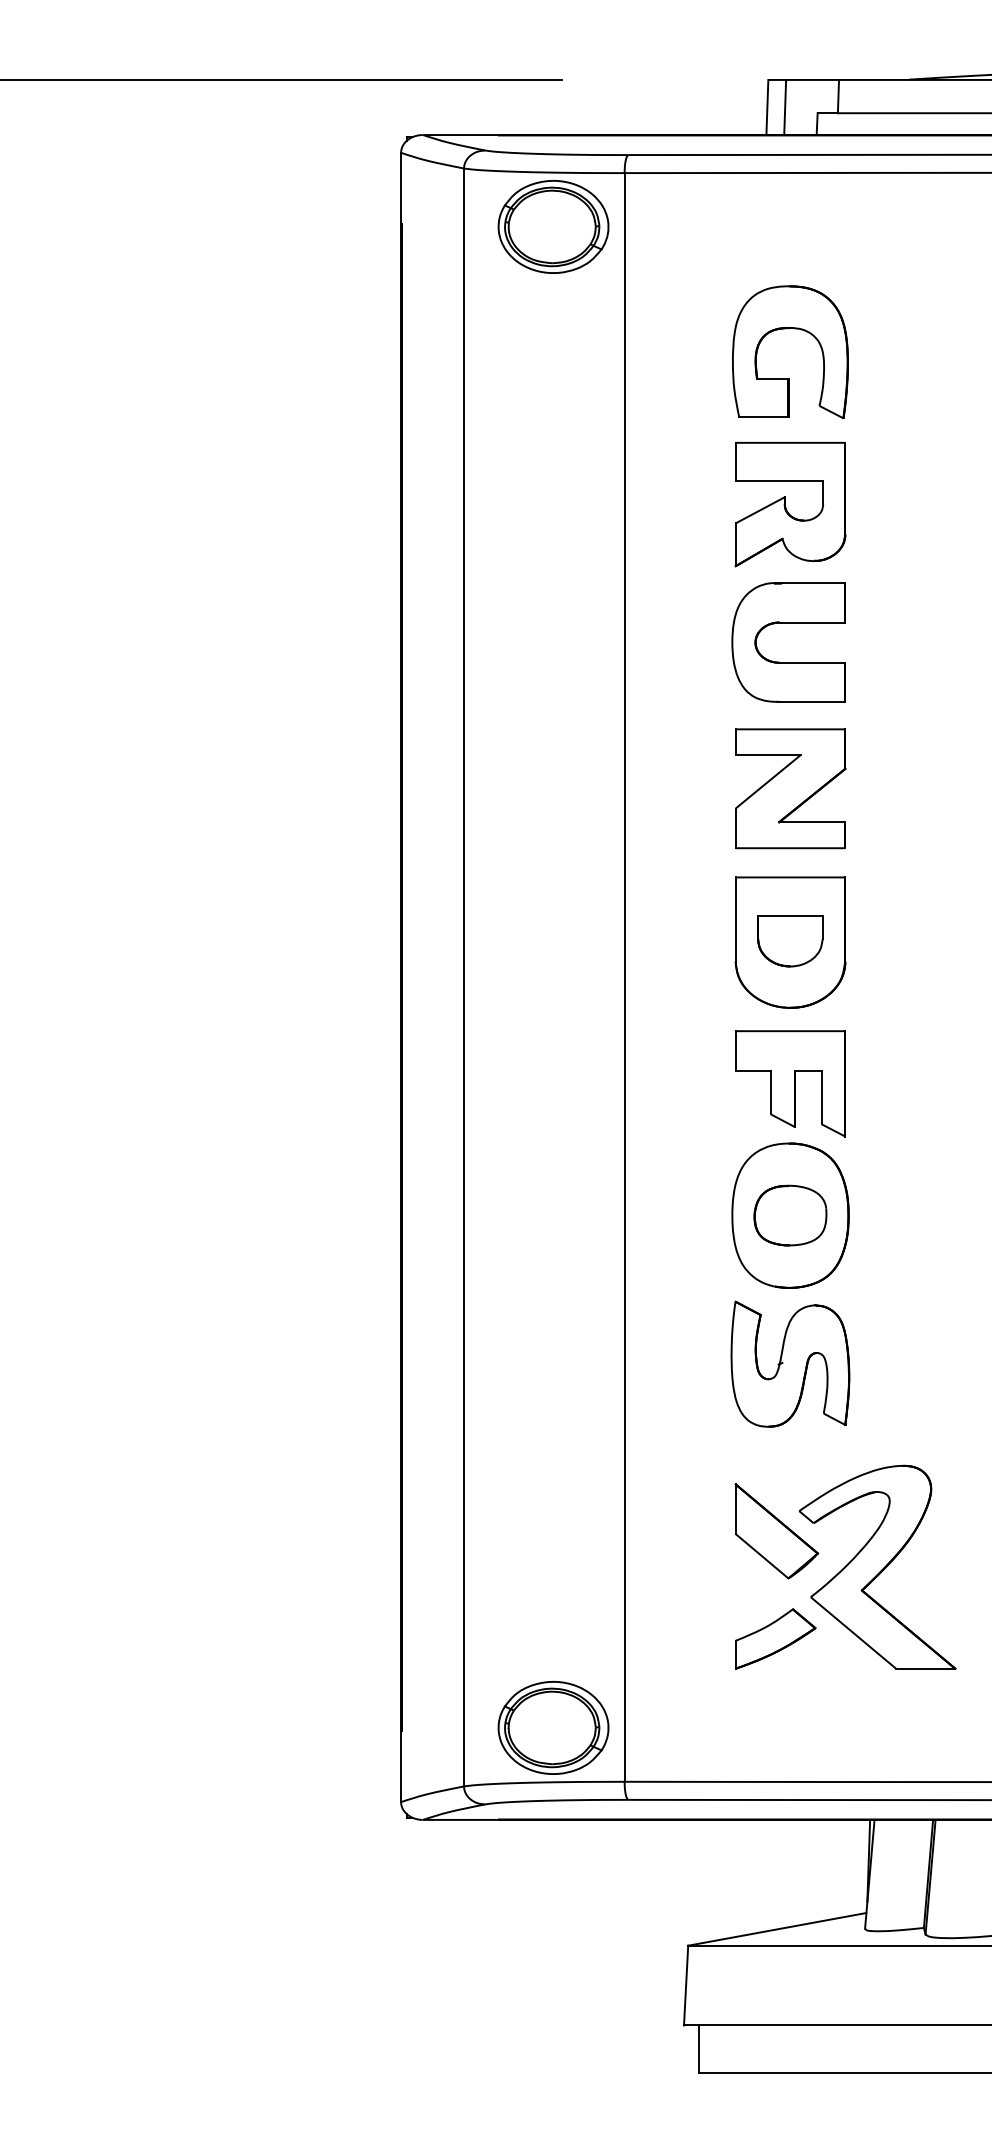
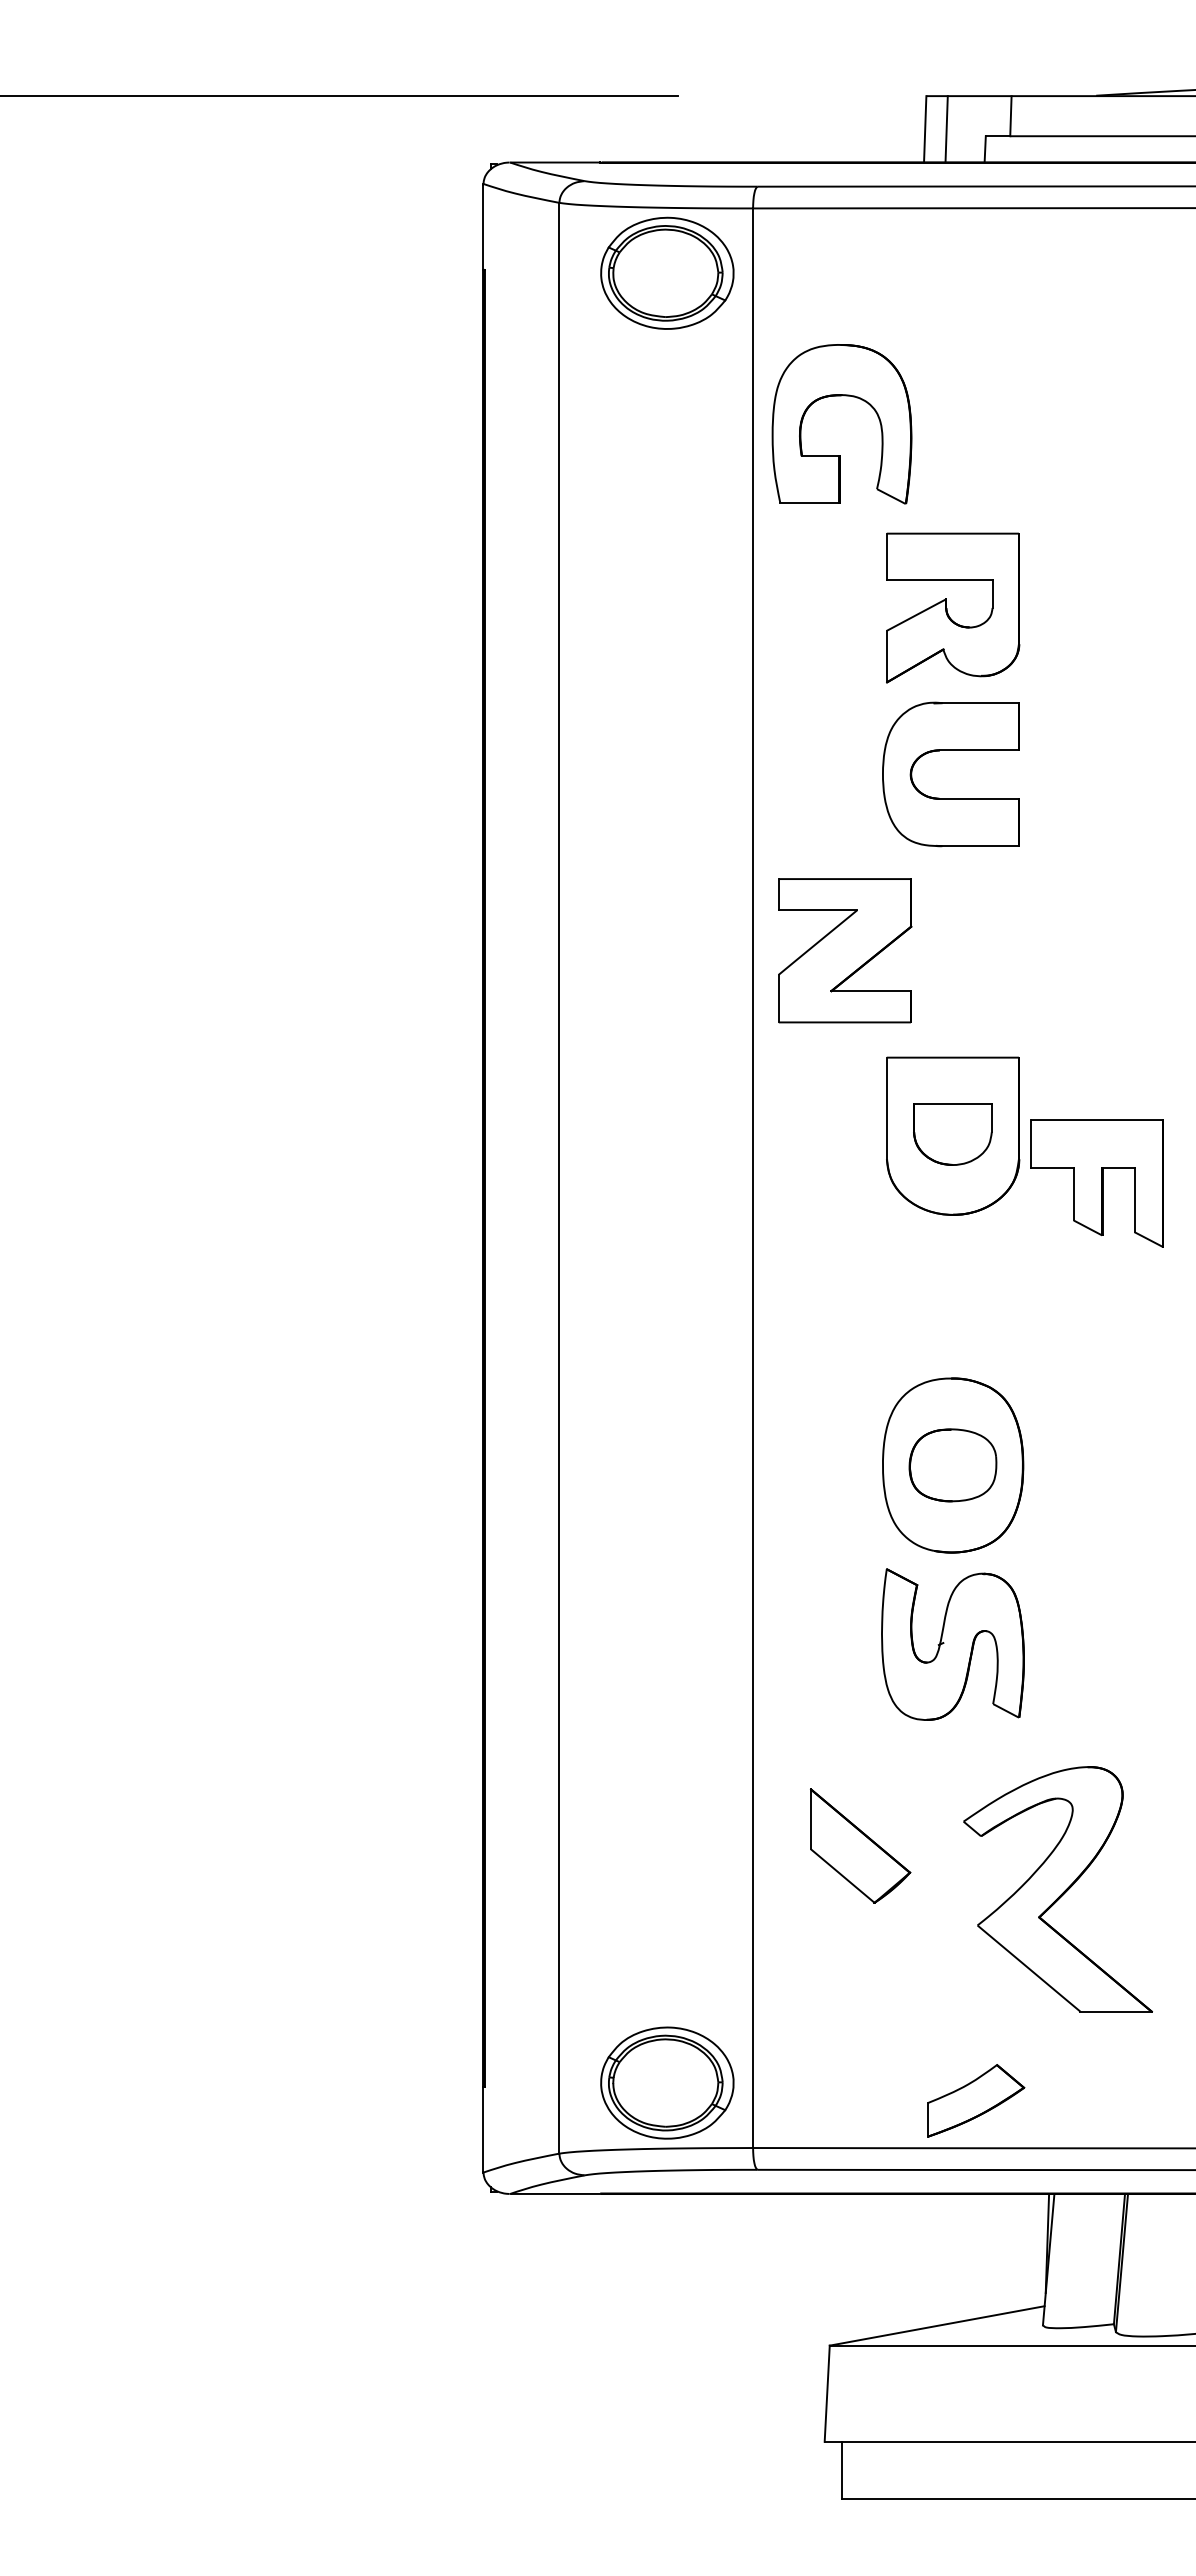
part: (790, 329) -> (841, 396), moved
part: (790, 788) -> (845, 950), moved
part: (790, 1083) -> (1096, 1183), moved
part: (776, 1530) -> (860, 1845), moved
part: (775, 1638) -> (976, 2100), moved

